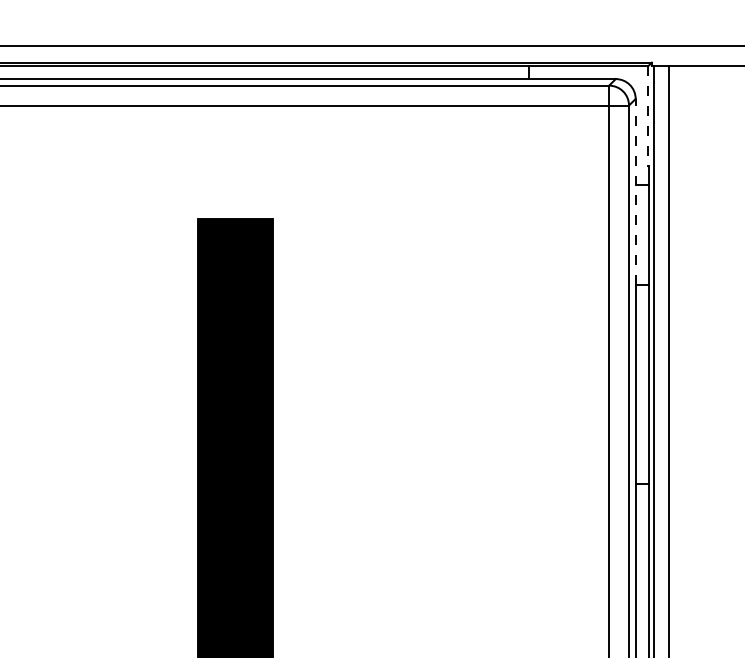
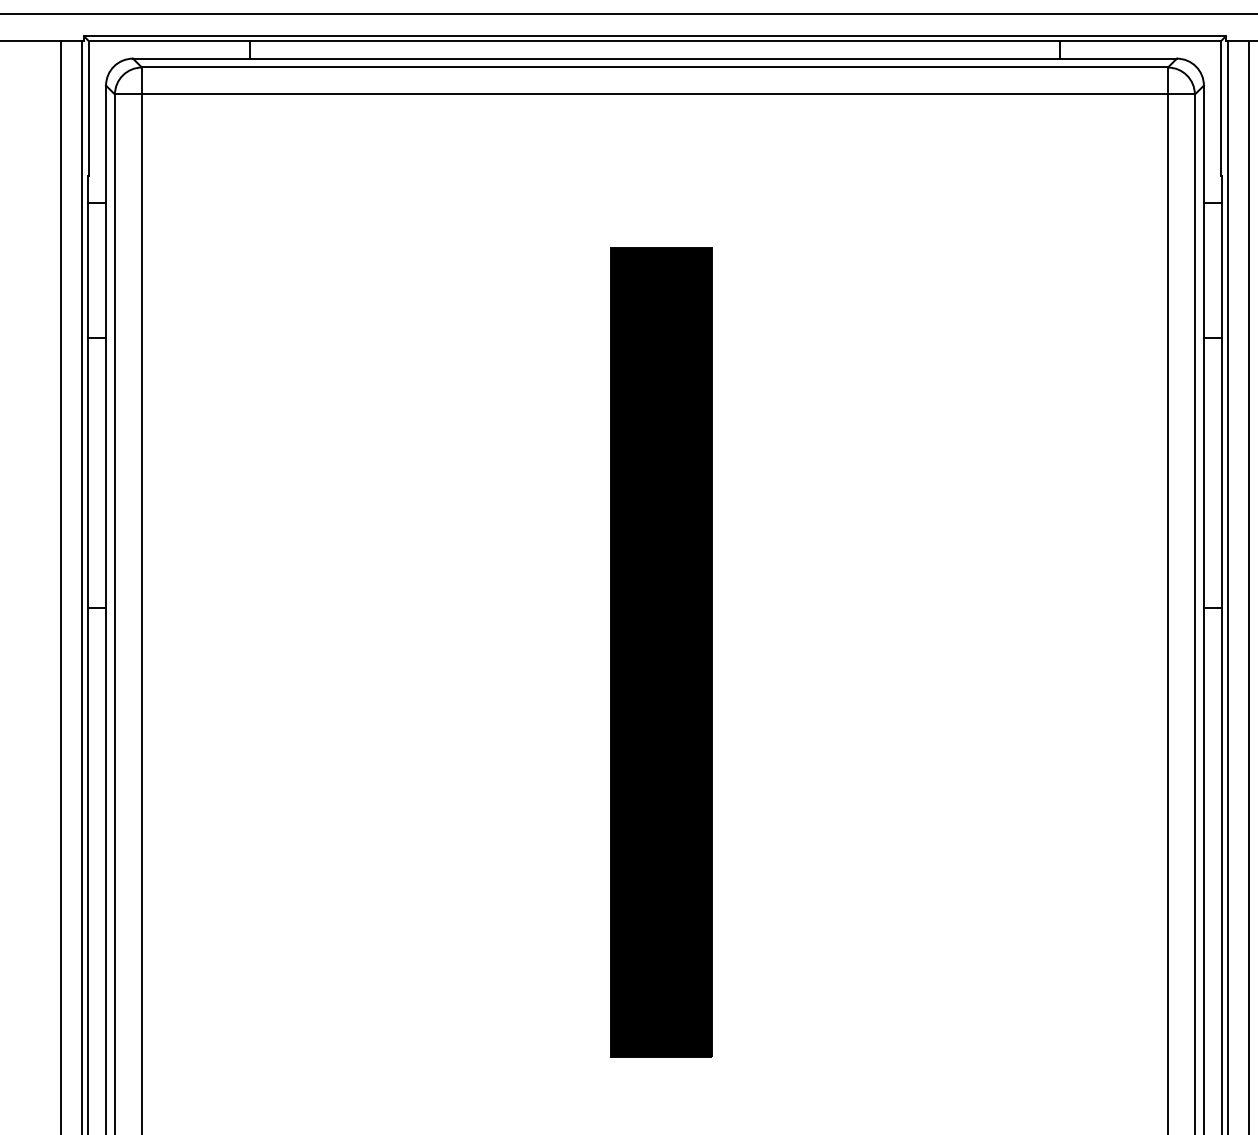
line: (648, 116) -> (1221, 109), dashed -> solid
line: (636, 191) -> (1204, 211), dashed -> solid

